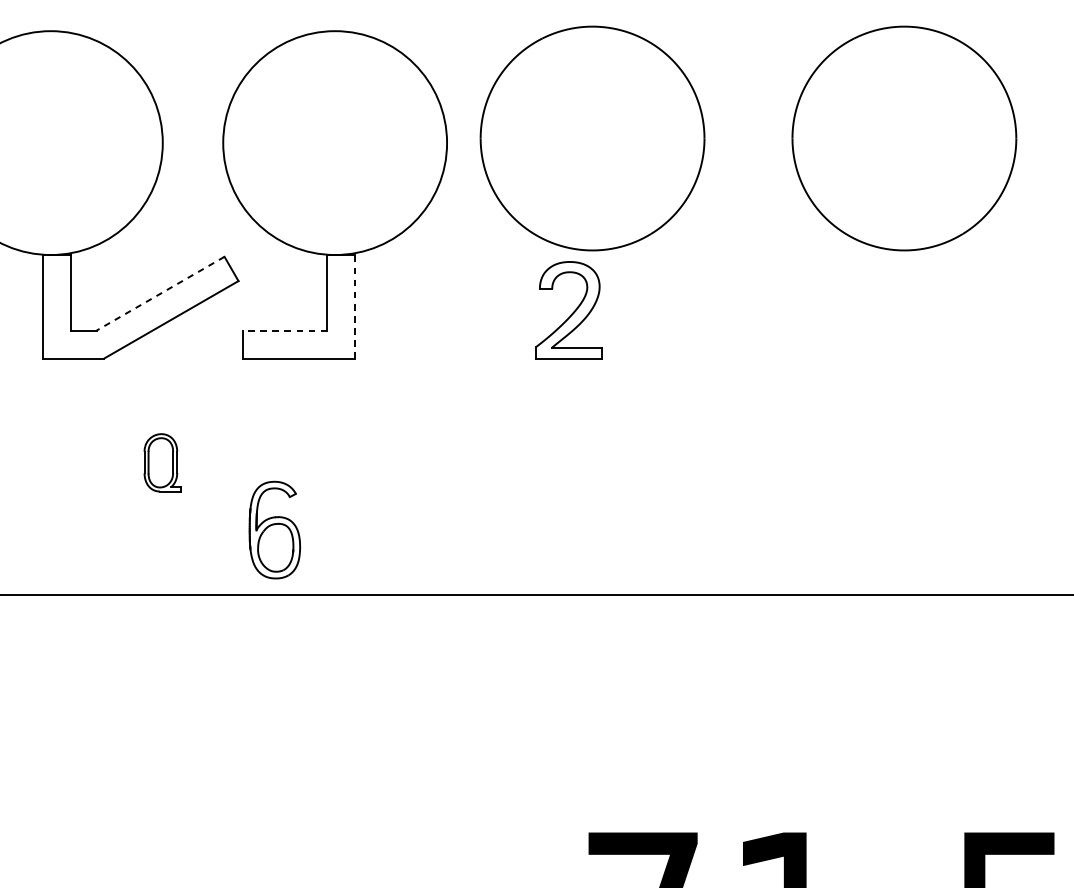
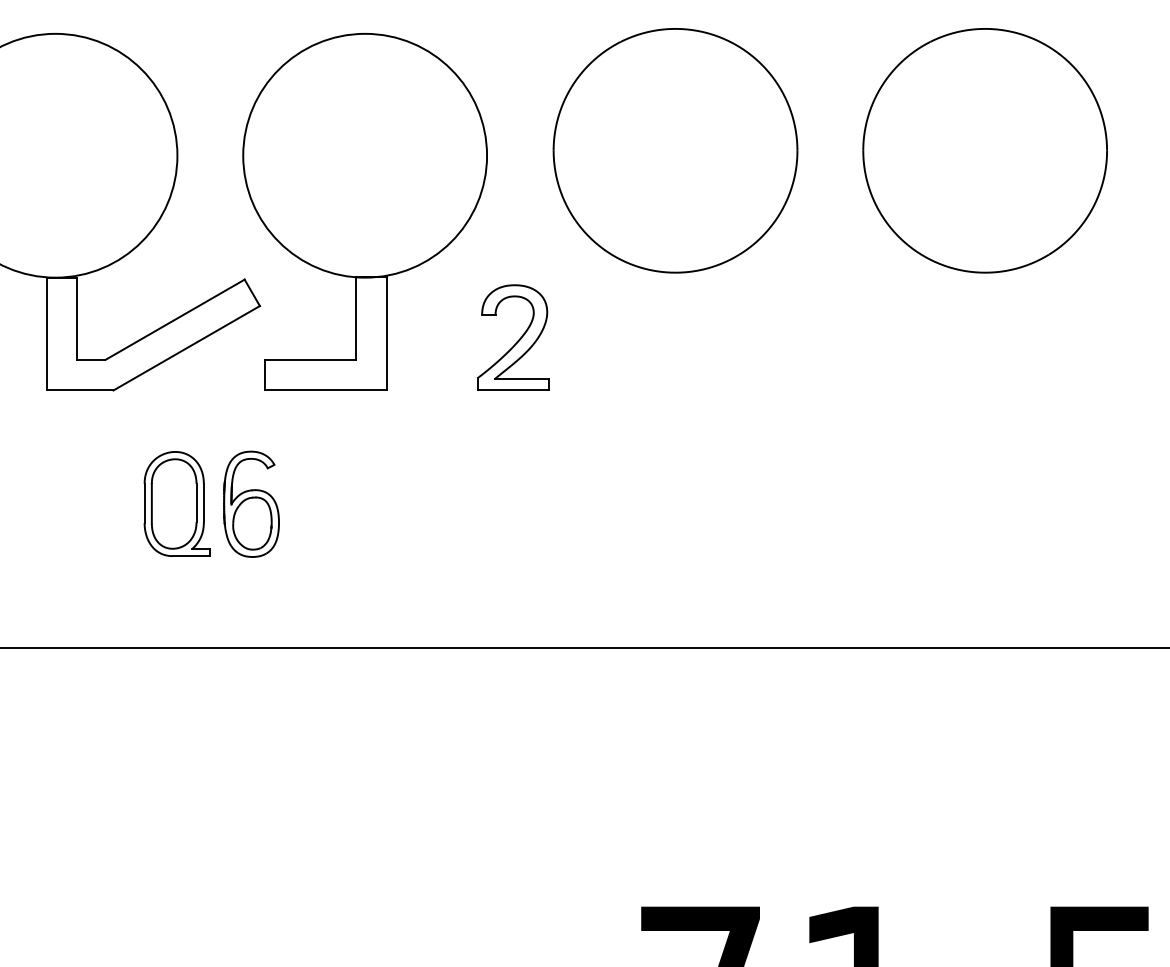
part: (592, 138) -> (675, 150), moved
line: (160, 294) -> (174, 320), dashed -> solid
line: (354, 306) -> (386, 333), dashed -> solid
part: (568, 309) -> (513, 337), moved
line: (284, 331) -> (310, 360), dashed -> solid
part: (161, 462) -> (176, 503), size x1.67
part: (274, 529) -> (251, 503), moved

